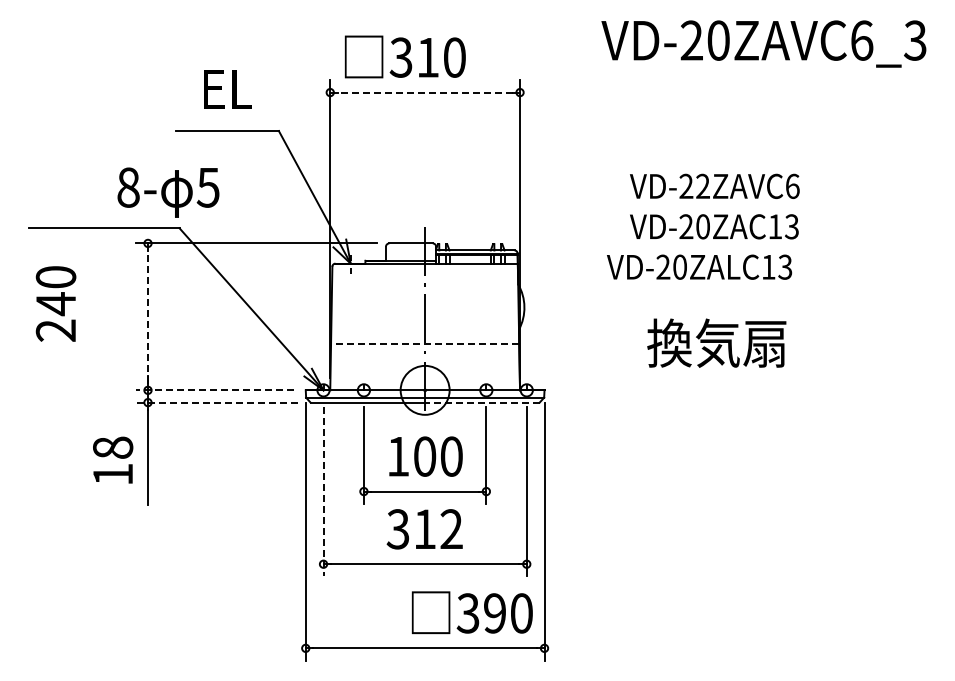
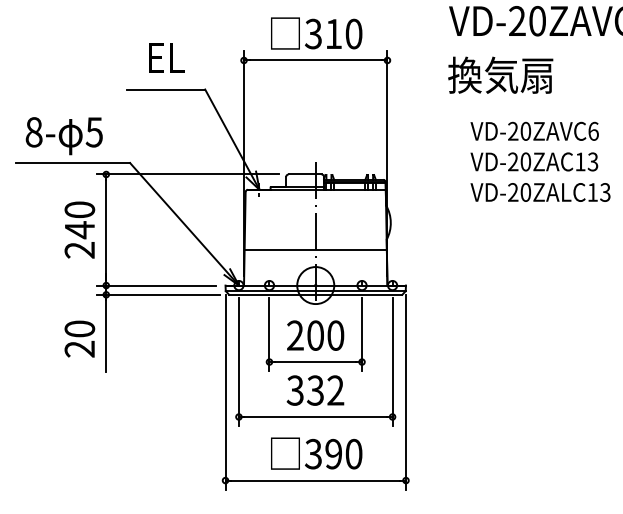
text: (404, 56) -> (316, 33), moved
line: (425, 92) -> (316, 60), dashed -> solid
text: (702, 186) -> (525, 131), VD-22ZAVC6 -> VD-20ZAVC6
text: (168, 192) -> (64, 135), moved
text: (699, 266) -> (540, 191), moved
text: (55, 303) -> (79, 229), moved
line: (148, 316) -> (106, 229), dashed -> solid
text: (716, 342) -> (500, 74), moved
line: (424, 343) -> (315, 250), dashed -> solid
line: (214, 390) -> (156, 285), dashed -> solid
line: (216, 402) -> (158, 294), dashed -> solid
line: (481, 402) -> (358, 294), dashed -> solid
text: (398, 456) -> (295, 335), 100 -> 200
text: (112, 460) -> (79, 338), 18 -> 20
line: (323, 491) -> (238, 362), dashed -> solid
text: (424, 529) -> (315, 390), 312 -> 332
text: (471, 612) -> (316, 453), moved

